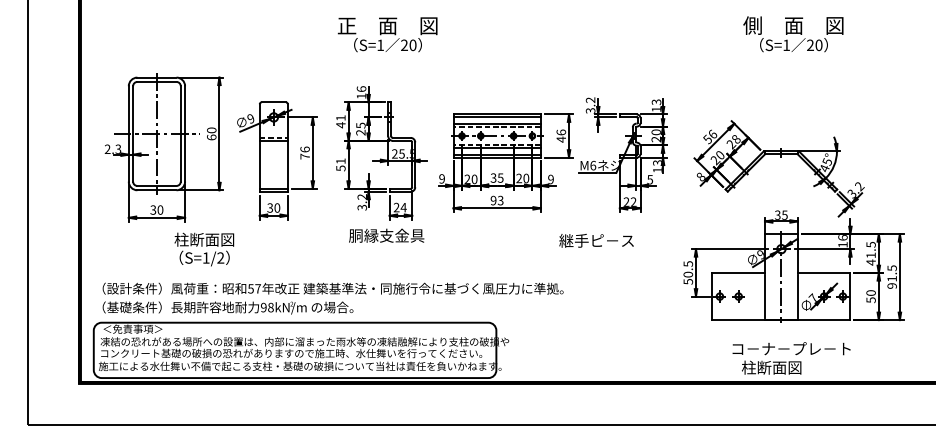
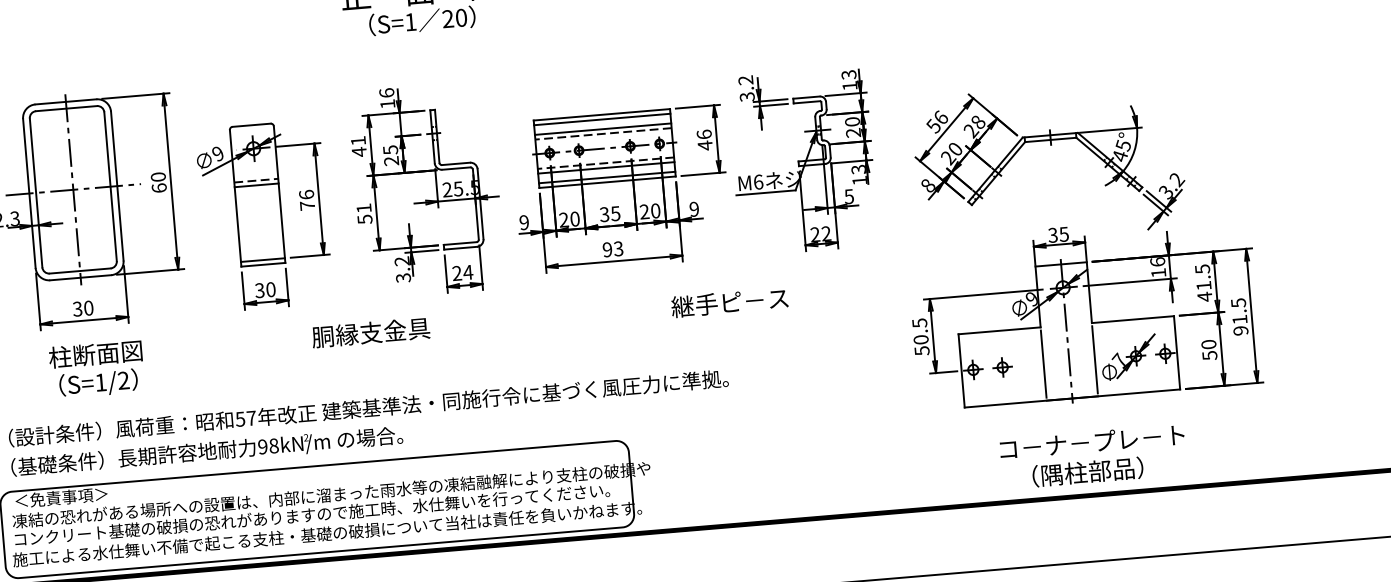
text: (386, 235) -> (370, 332), moved
text: (596, 240) -> (729, 302), moved
text: (204, 249) -> (97, 369), moved
text: (781, 367) -> (1078, 472), 柱断面図 -> （隅柱部品）

